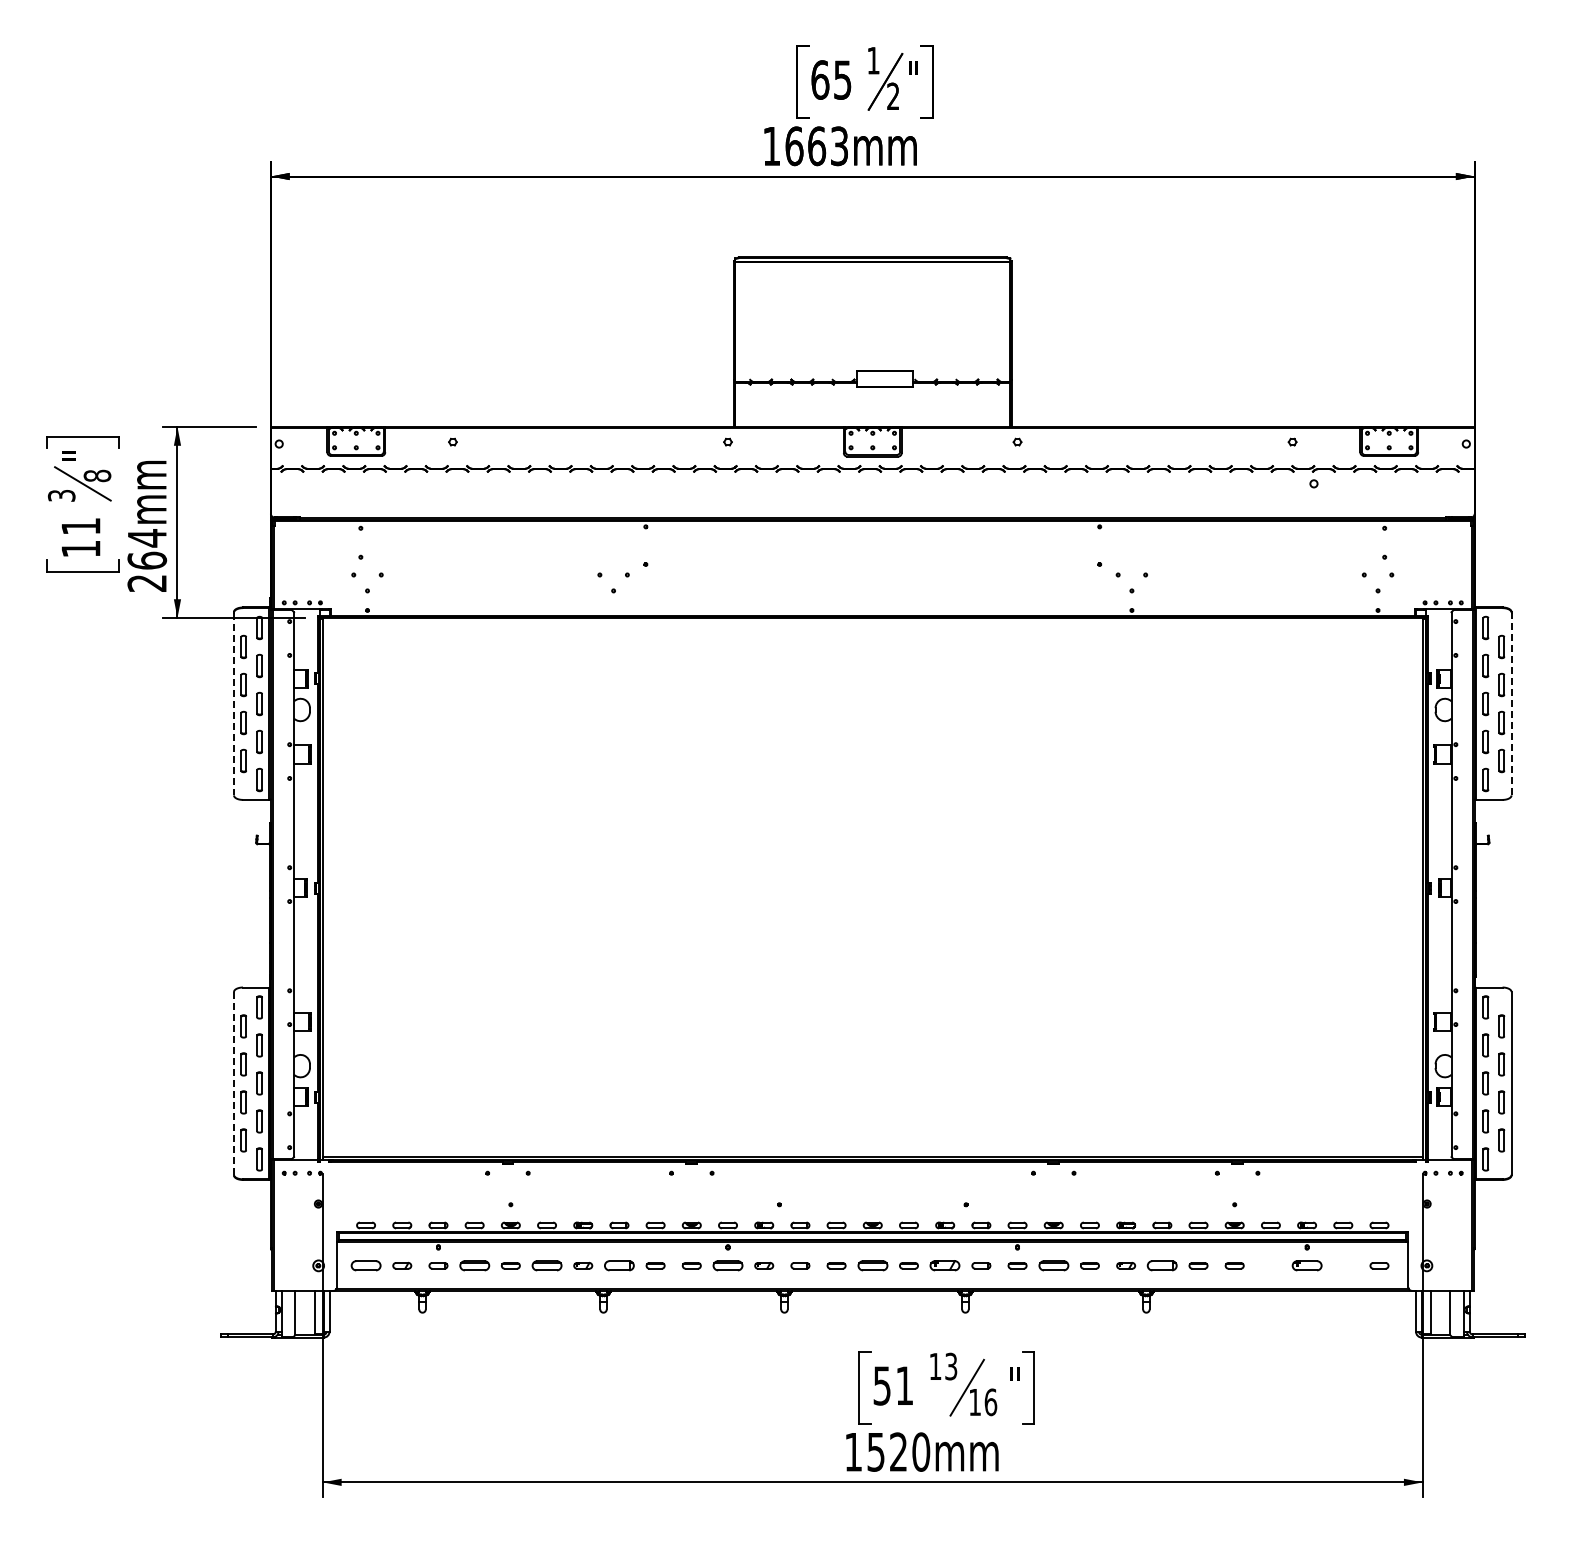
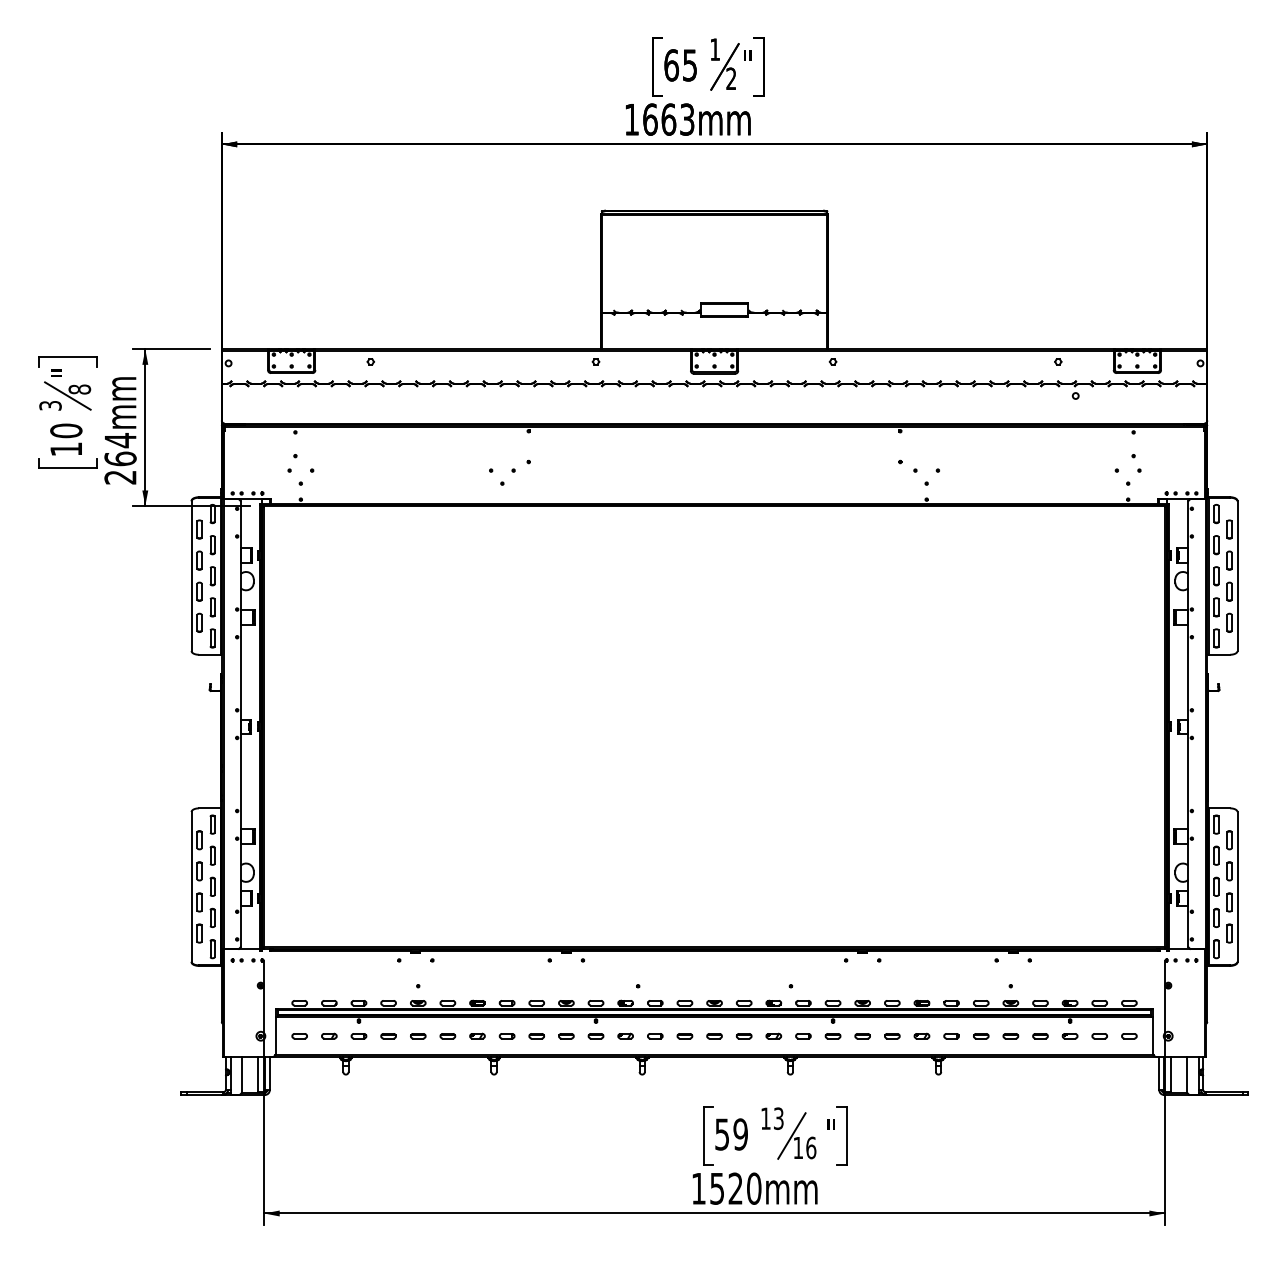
text: (80, 526) -> (65, 430), 11 -> 10
line: (1511, 703) -> (1237, 575), dashed -> solid
line: (233, 704) -> (191, 576), dashed -> solid
line: (233, 1082) -> (191, 886), dashed -> solid
part: (365, 1265) -> (299, 1035), size x0.62
part: (474, 1265) -> (388, 1035), size x0.62
part: (546, 1265) -> (447, 1035), size x0.62
part: (619, 1265) -> (507, 1035), size x0.62
part: (727, 1265) -> (595, 1035), size x0.62
part: (872, 1265) -> (714, 1035), size x0.62
part: (945, 1265) -> (774, 1035), size x0.62
part: (1053, 1265) -> (862, 1035), size x0.62
part: (1162, 1265) -> (951, 1035), size x0.62
part: (1270, 1265) -> (1040, 1035), added
part: (1306, 1265) -> (1069, 1035), size x0.62
part: (1343, 1265) -> (1099, 1035), added
text: (904, 1385) -> (740, 1134), 51 -> 59

